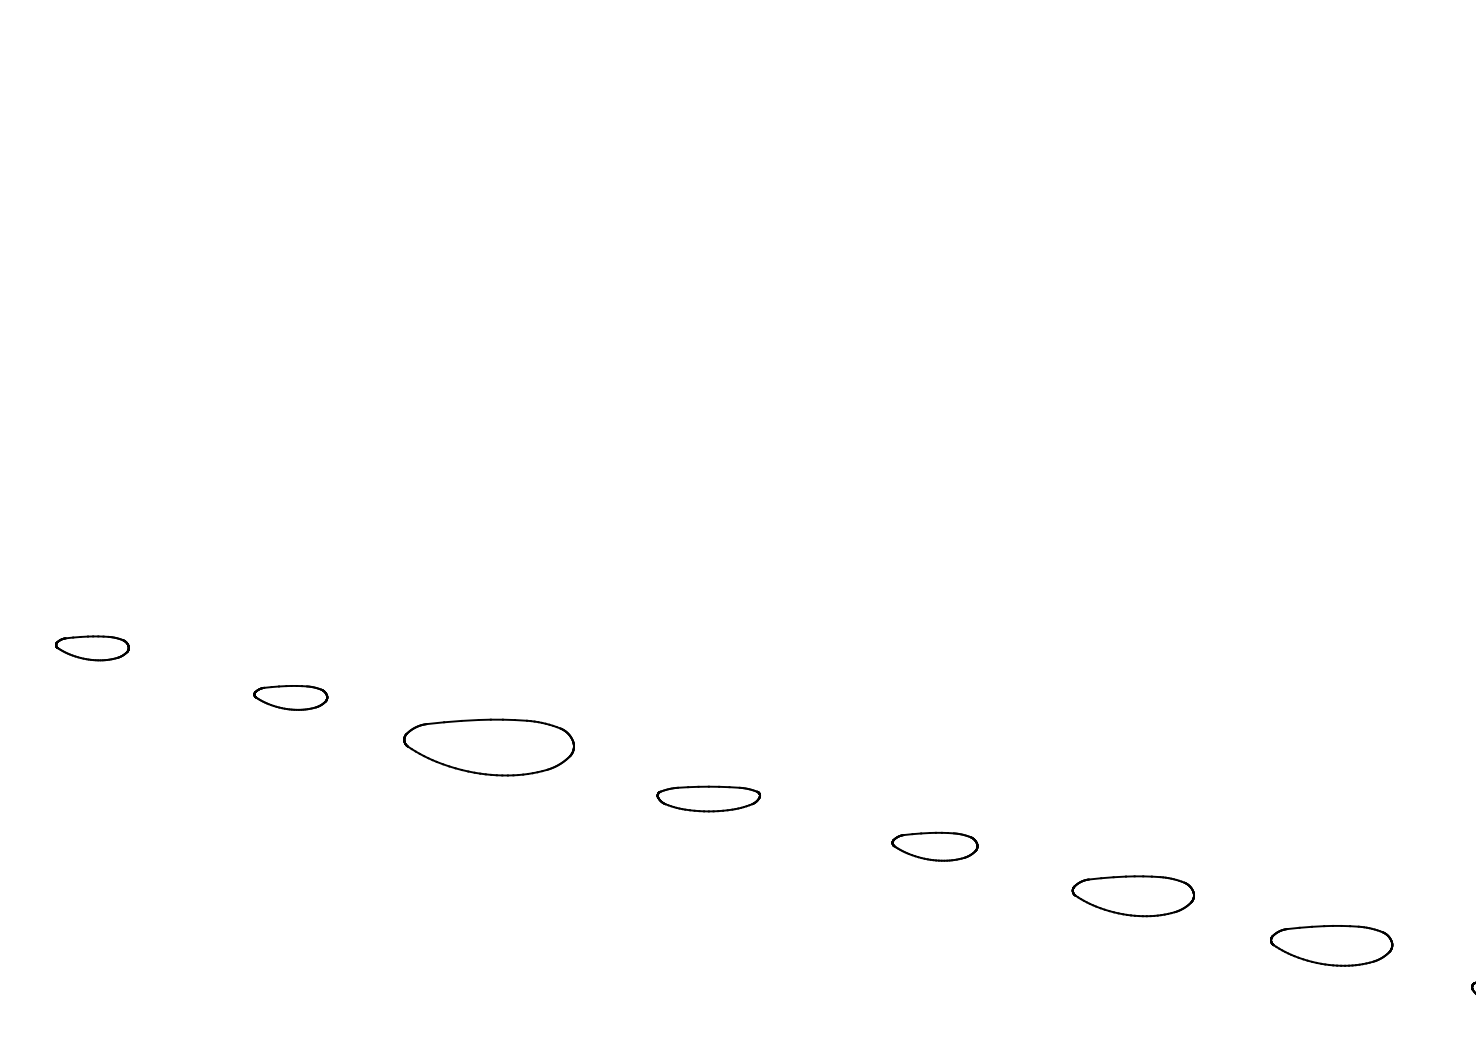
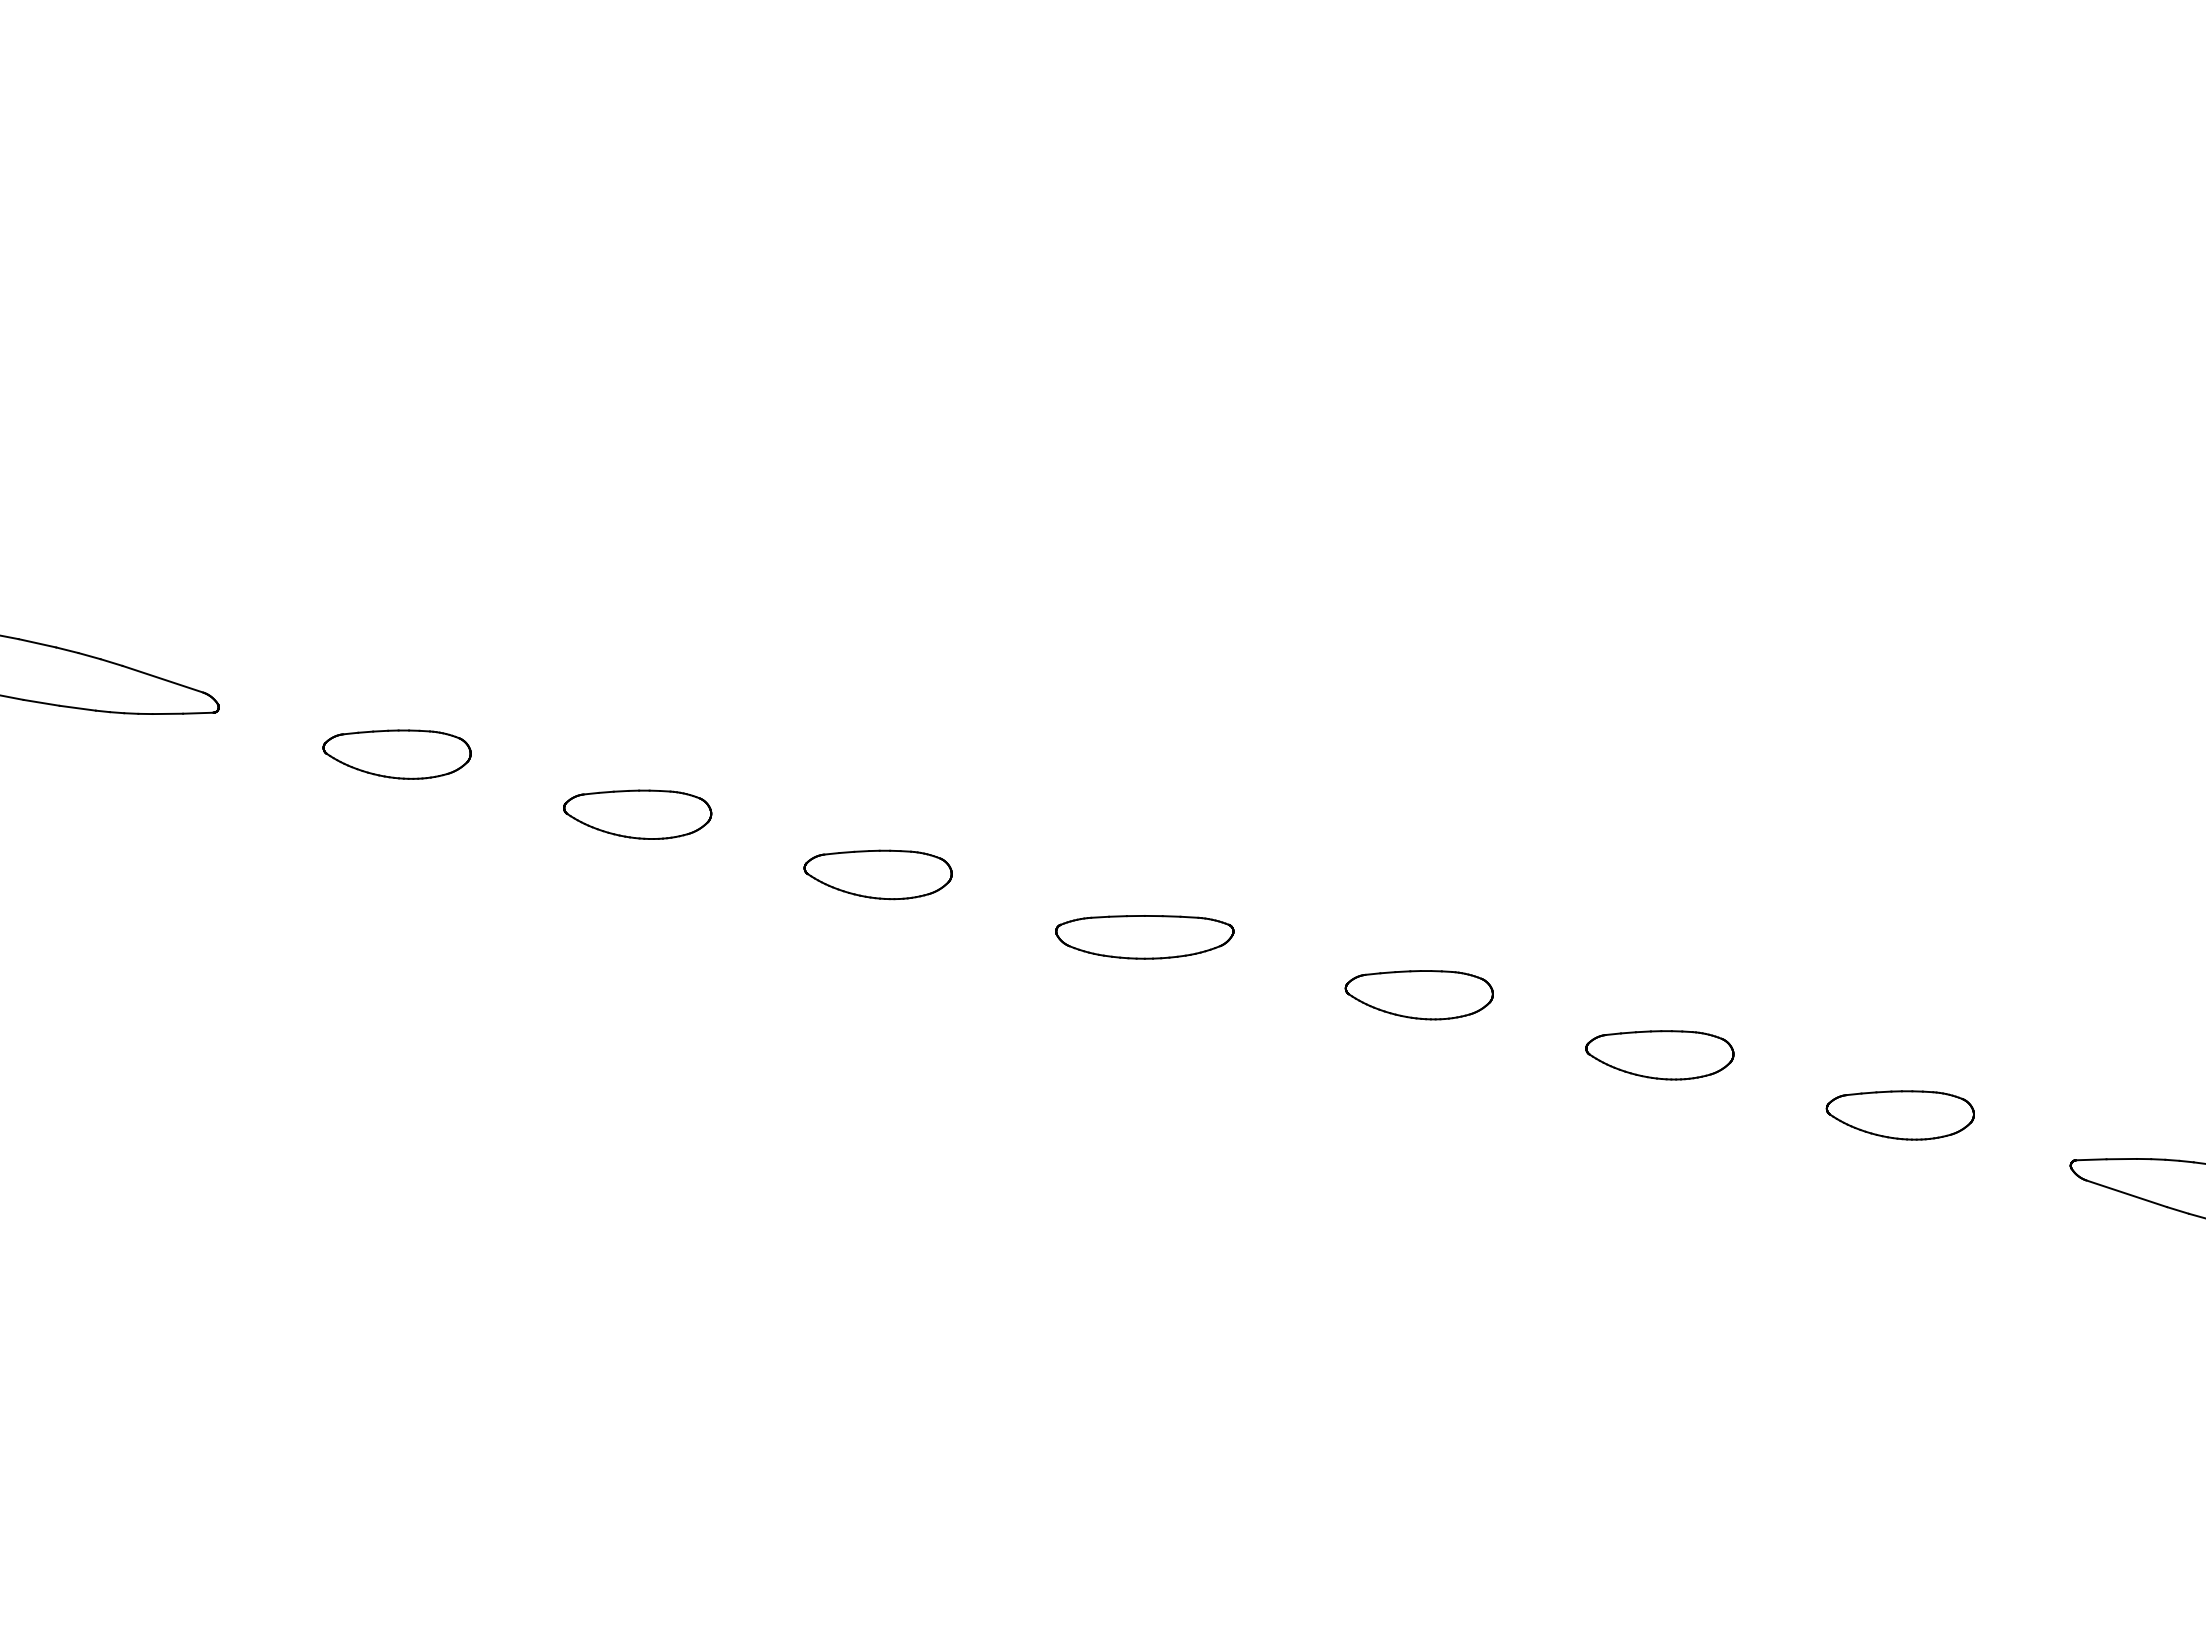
part: (91, 648) -> (396, 754), size x1.67
part: (290, 697) -> (637, 814), size x1.67
part: (488, 747) -> (877, 874), size x0.71
part: (708, 799) -> (1144, 937), size x1.43
part: (934, 846) -> (1418, 995), size x1.43

